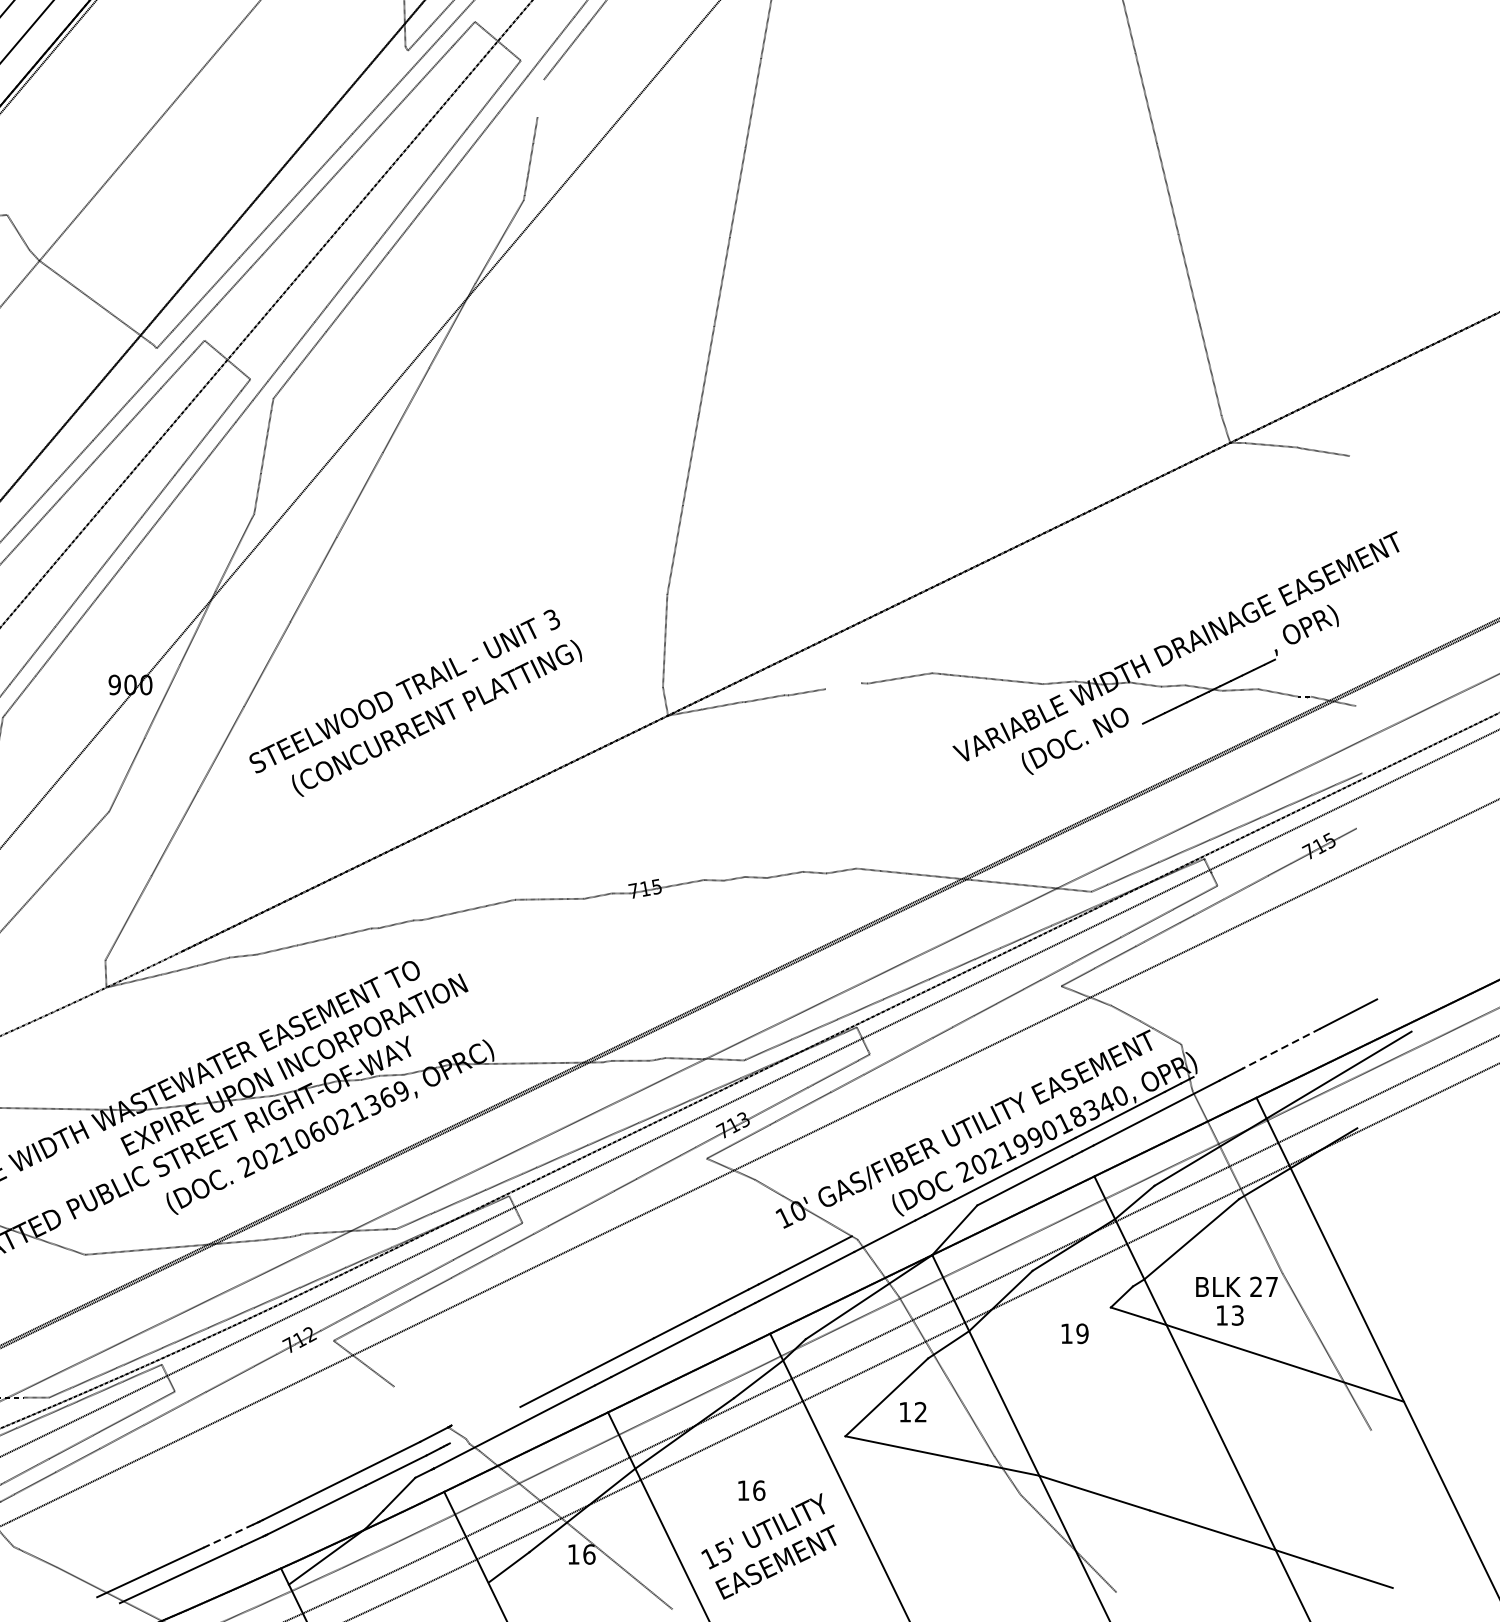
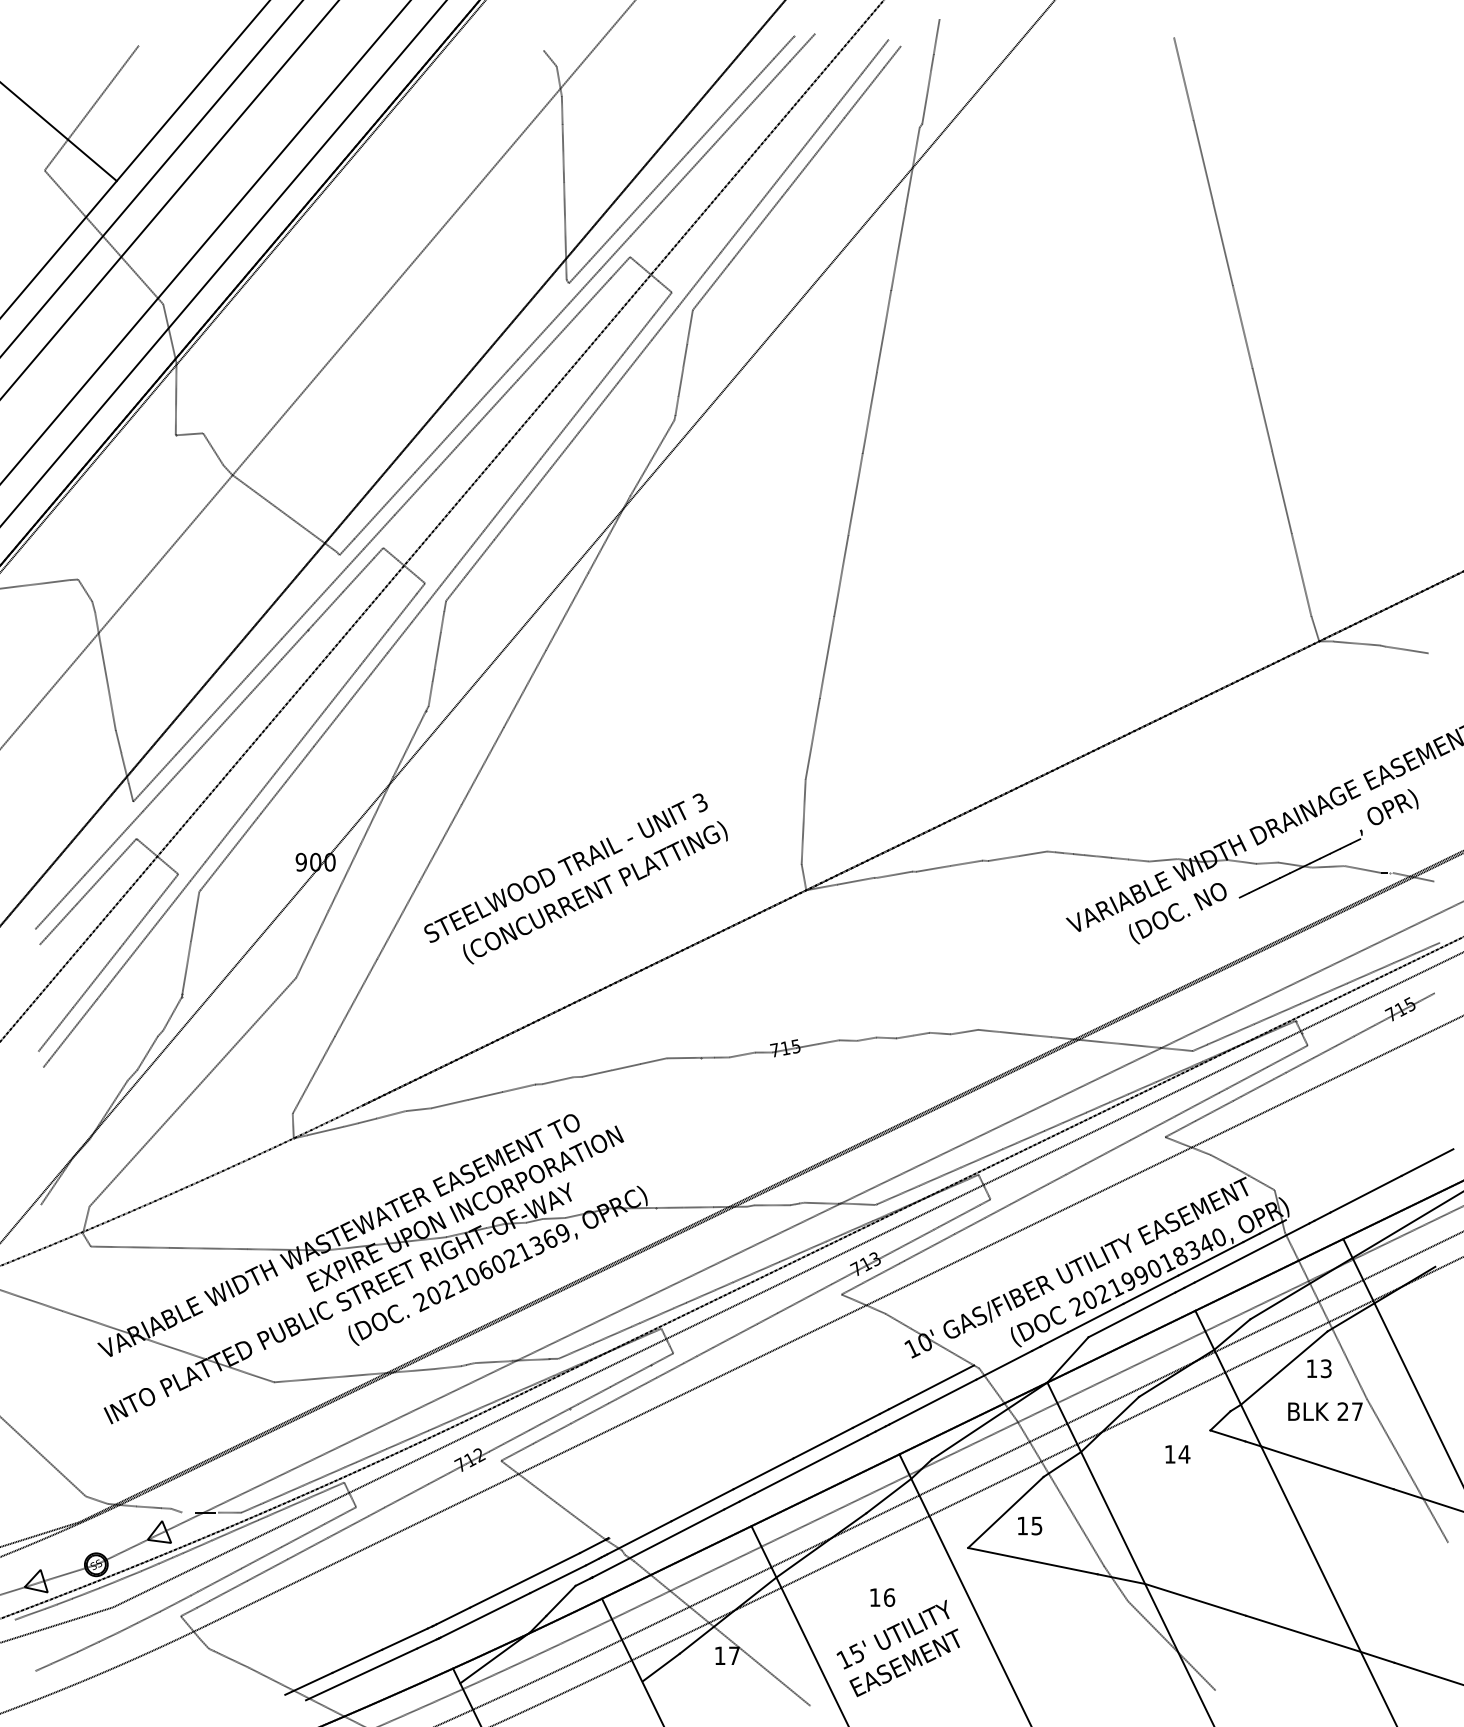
line: (540, 99) -> (689, 327), added
line: (843, 686) -> (966, 863), added
line: (1280, 1048) -> (1365, 1194), dashed -> solid
text: (1230, 1315) -> (1319, 1368), moved
text: (1082, 1333) -> (1184, 1454), 19 -> 14
line: (421, 1407) -> (581, 1521), added
text: (920, 1411) -> (1036, 1525), 12 -> 15
line: (485, 1424) -> (639, 1537), added
line: (227, 1536) -> (404, 1639), dashed -> solid
text: (589, 1554) -> (734, 1655), 16 -> 17

